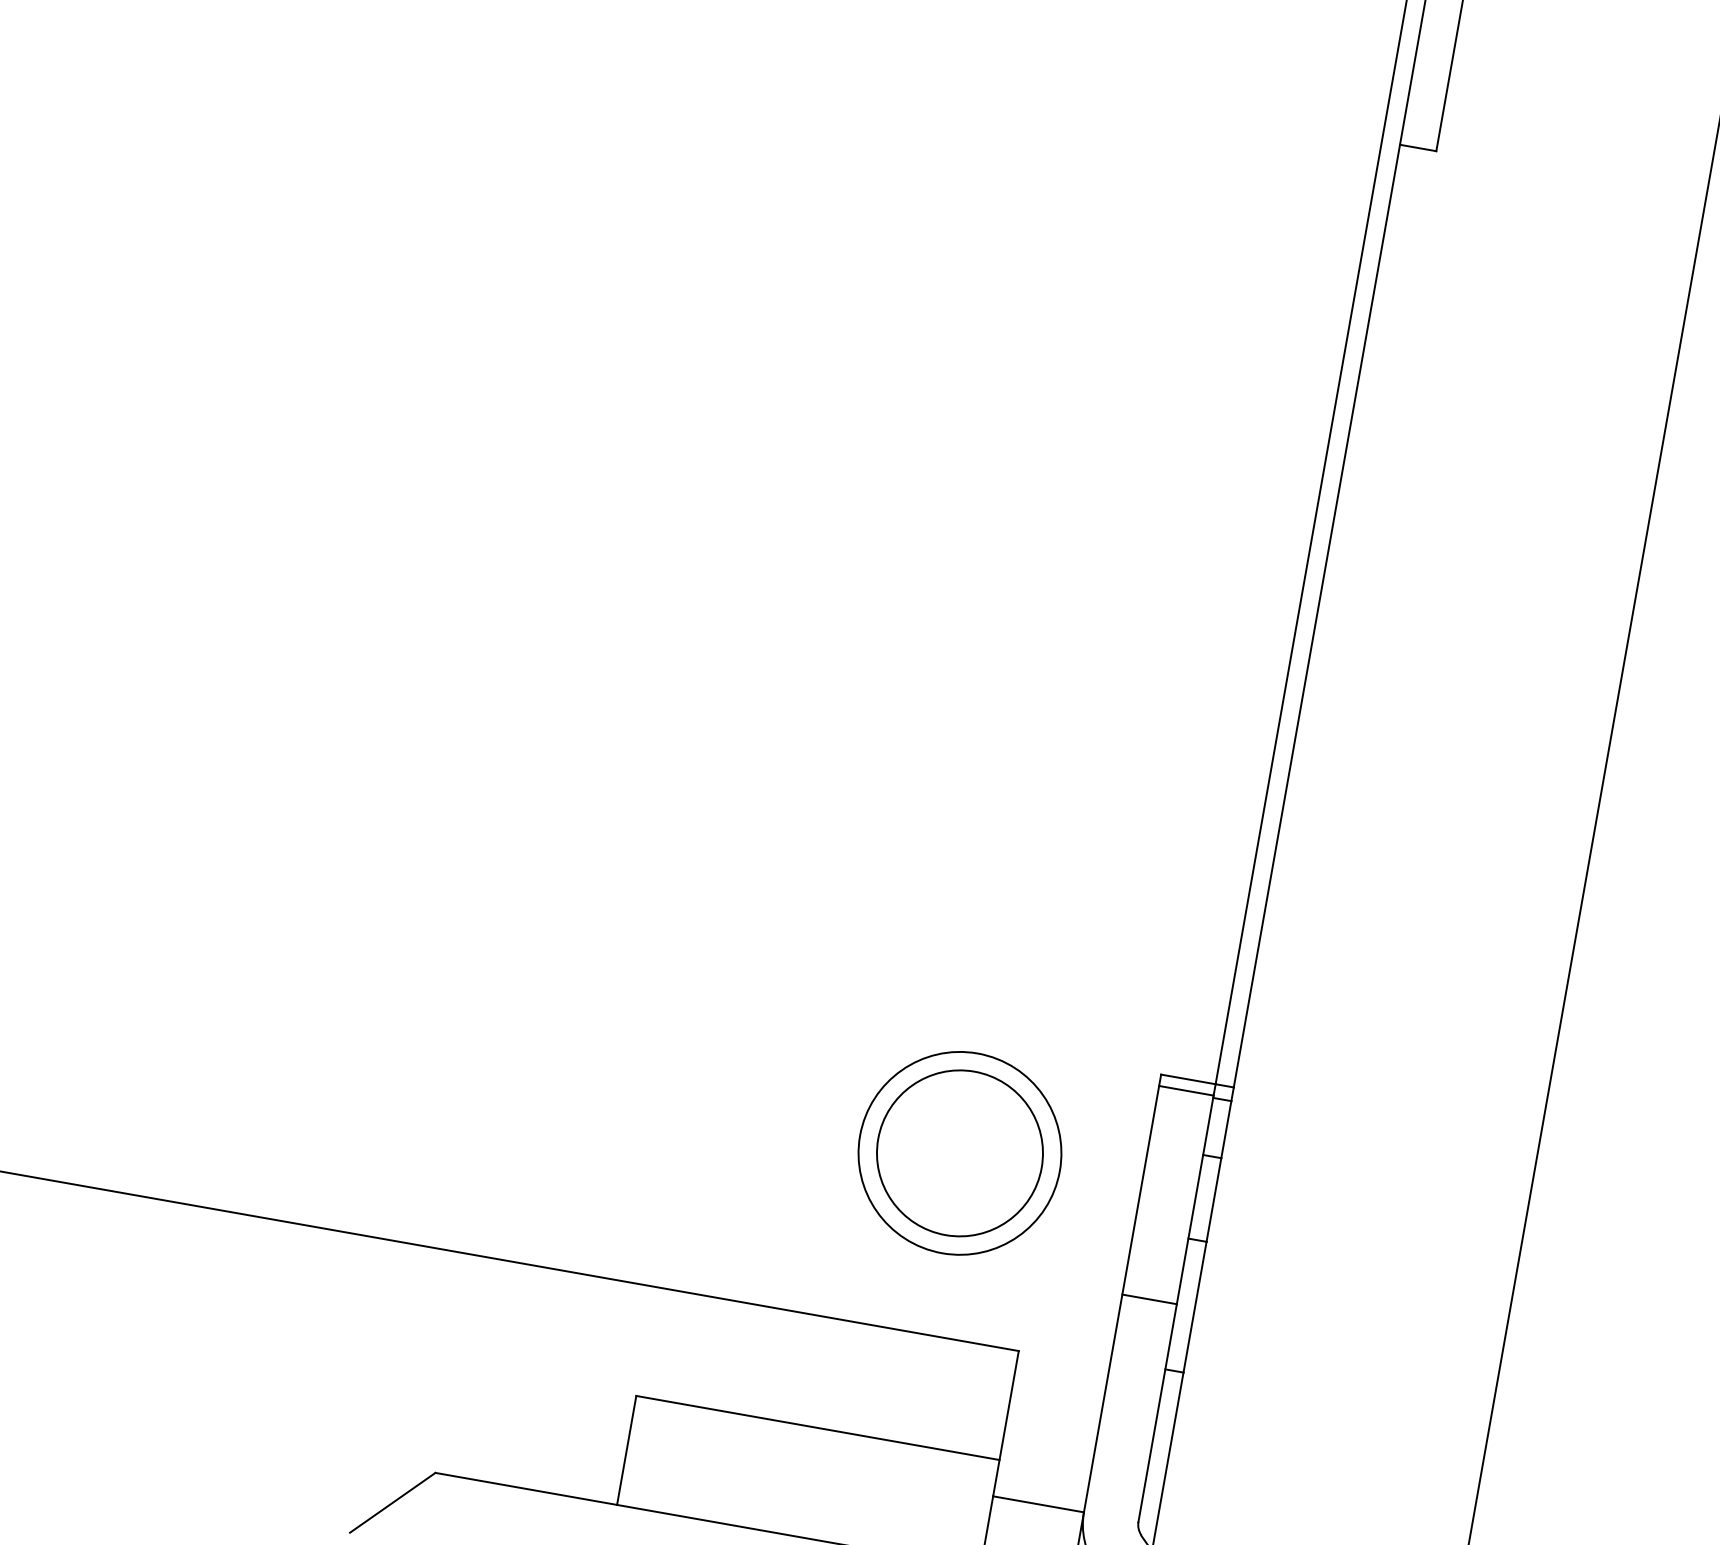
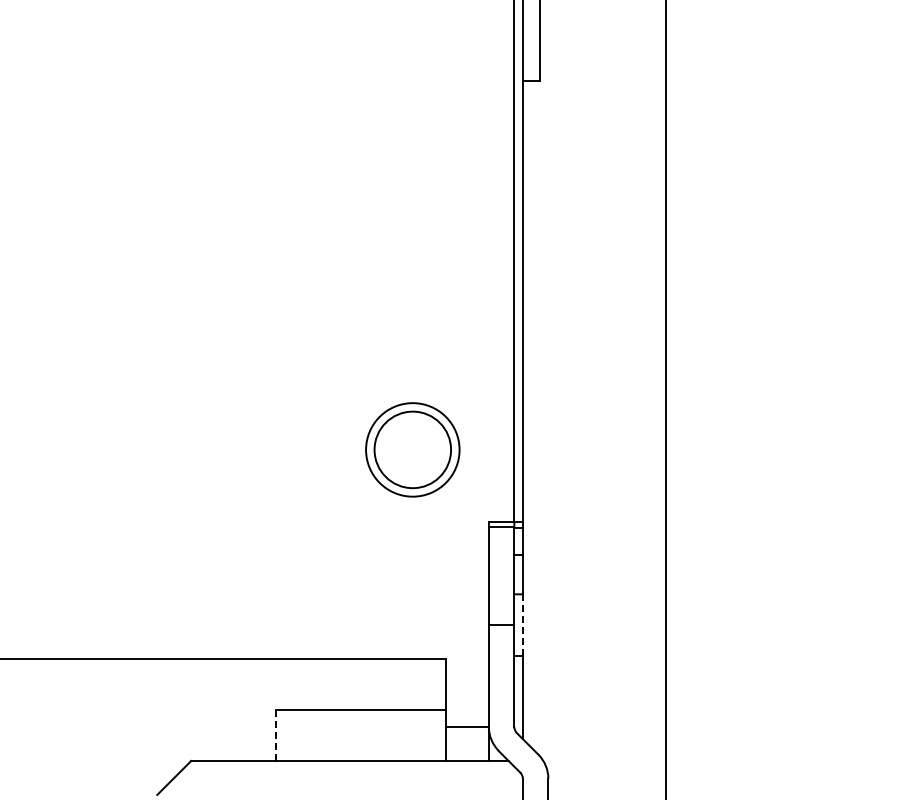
part: (959, 1152) -> (412, 449), moved
line: (1194, 1306) -> (522, 624), solid -> dashed
line: (627, 1450) -> (276, 735), solid -> dashed

